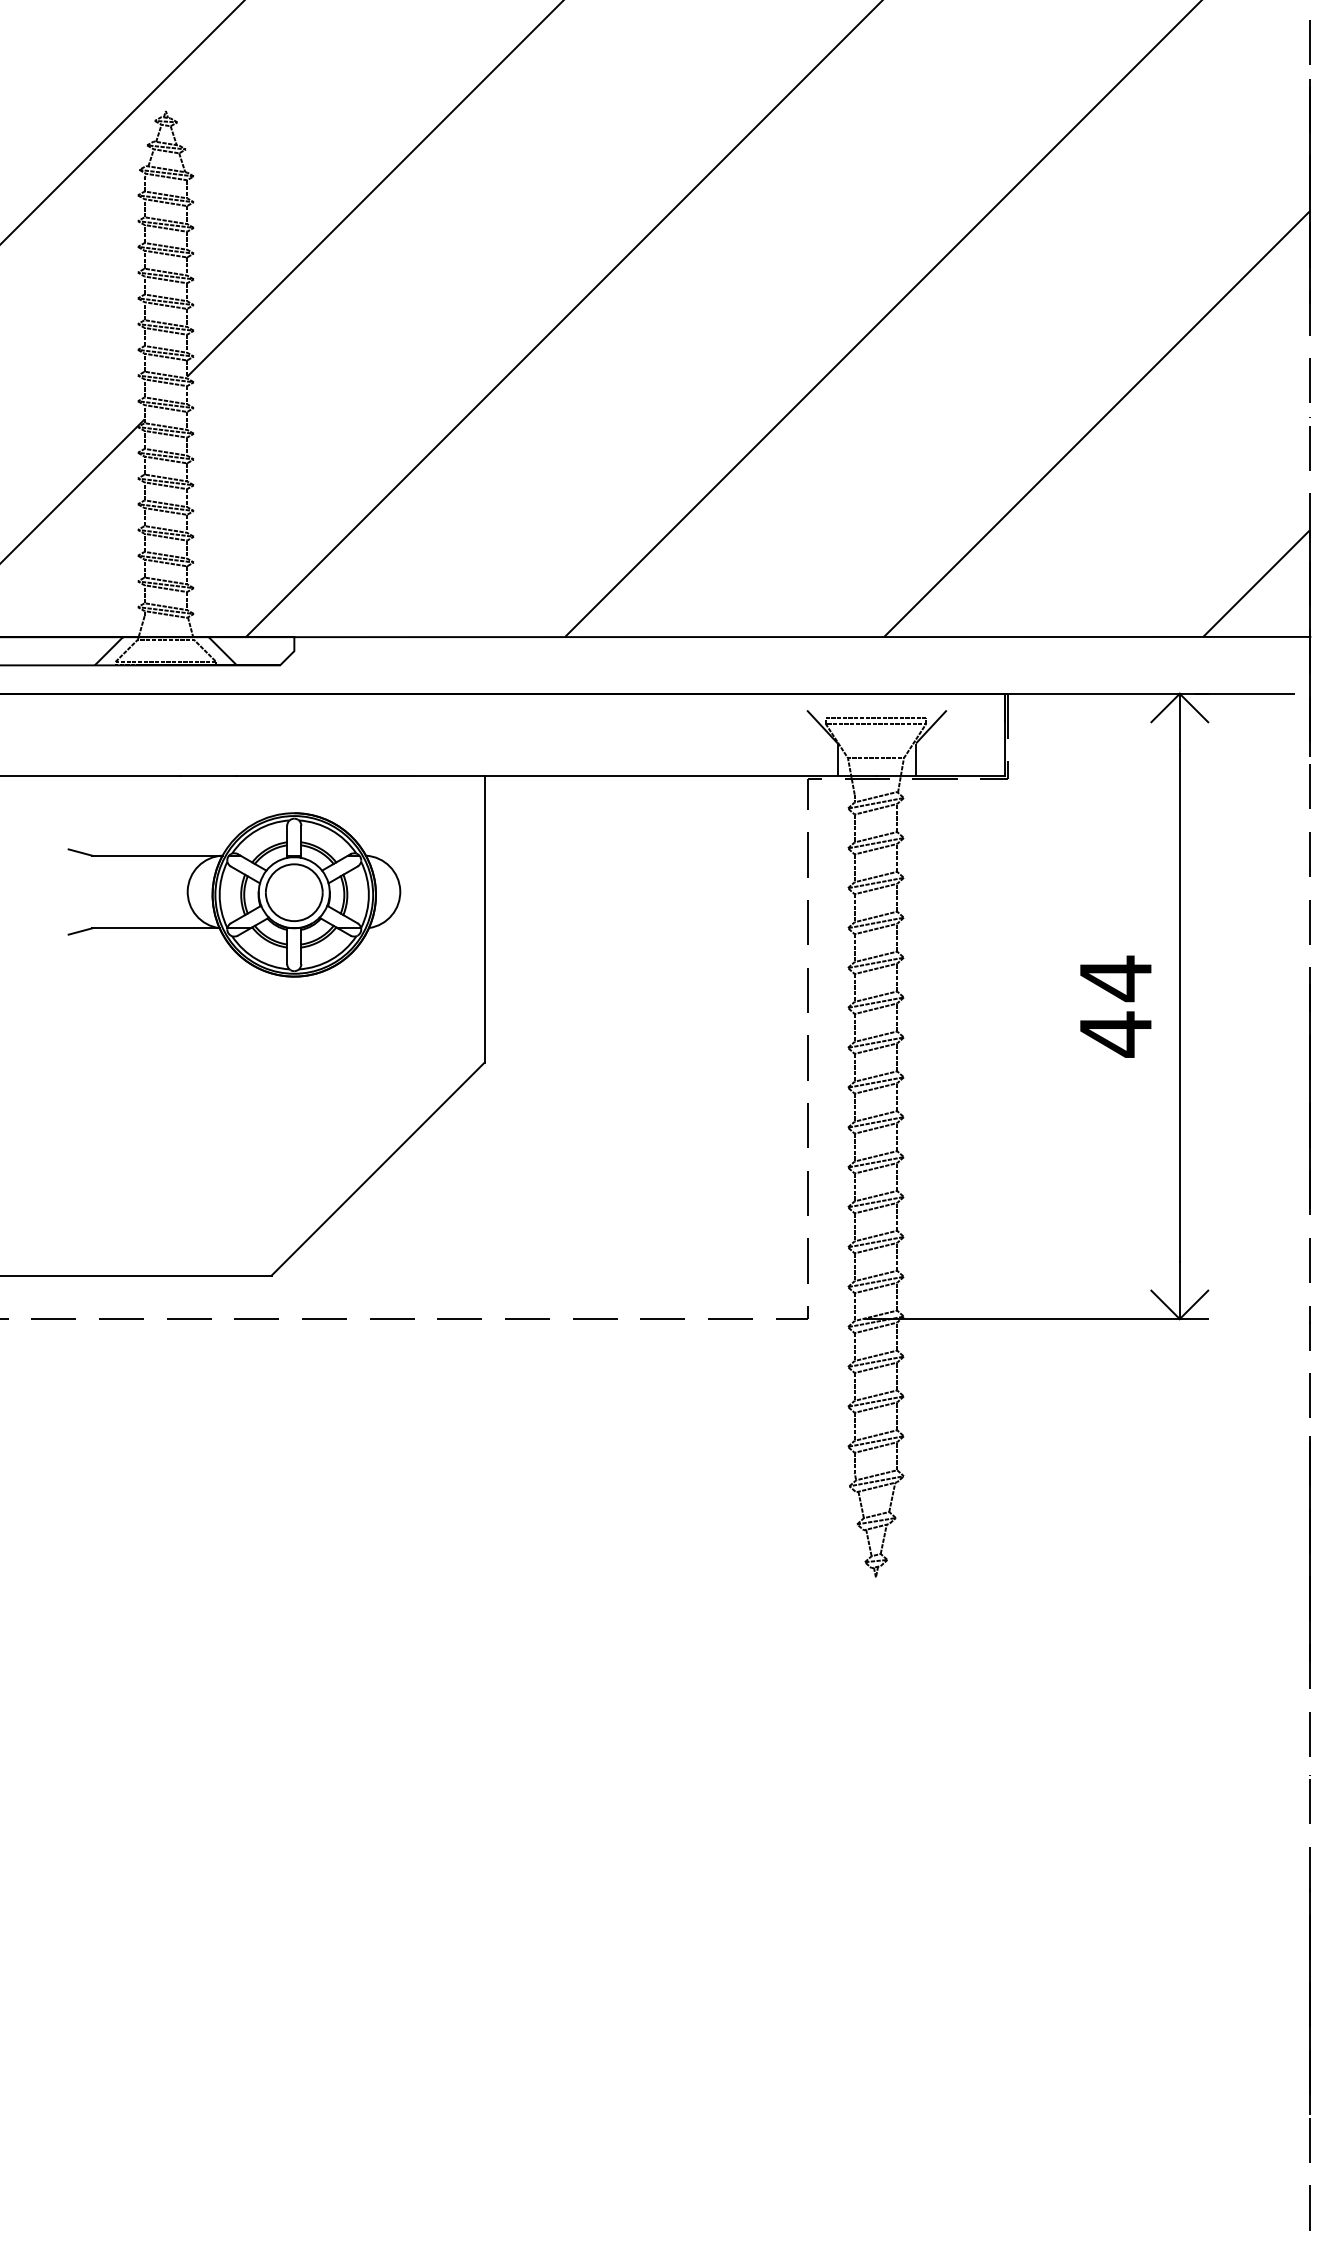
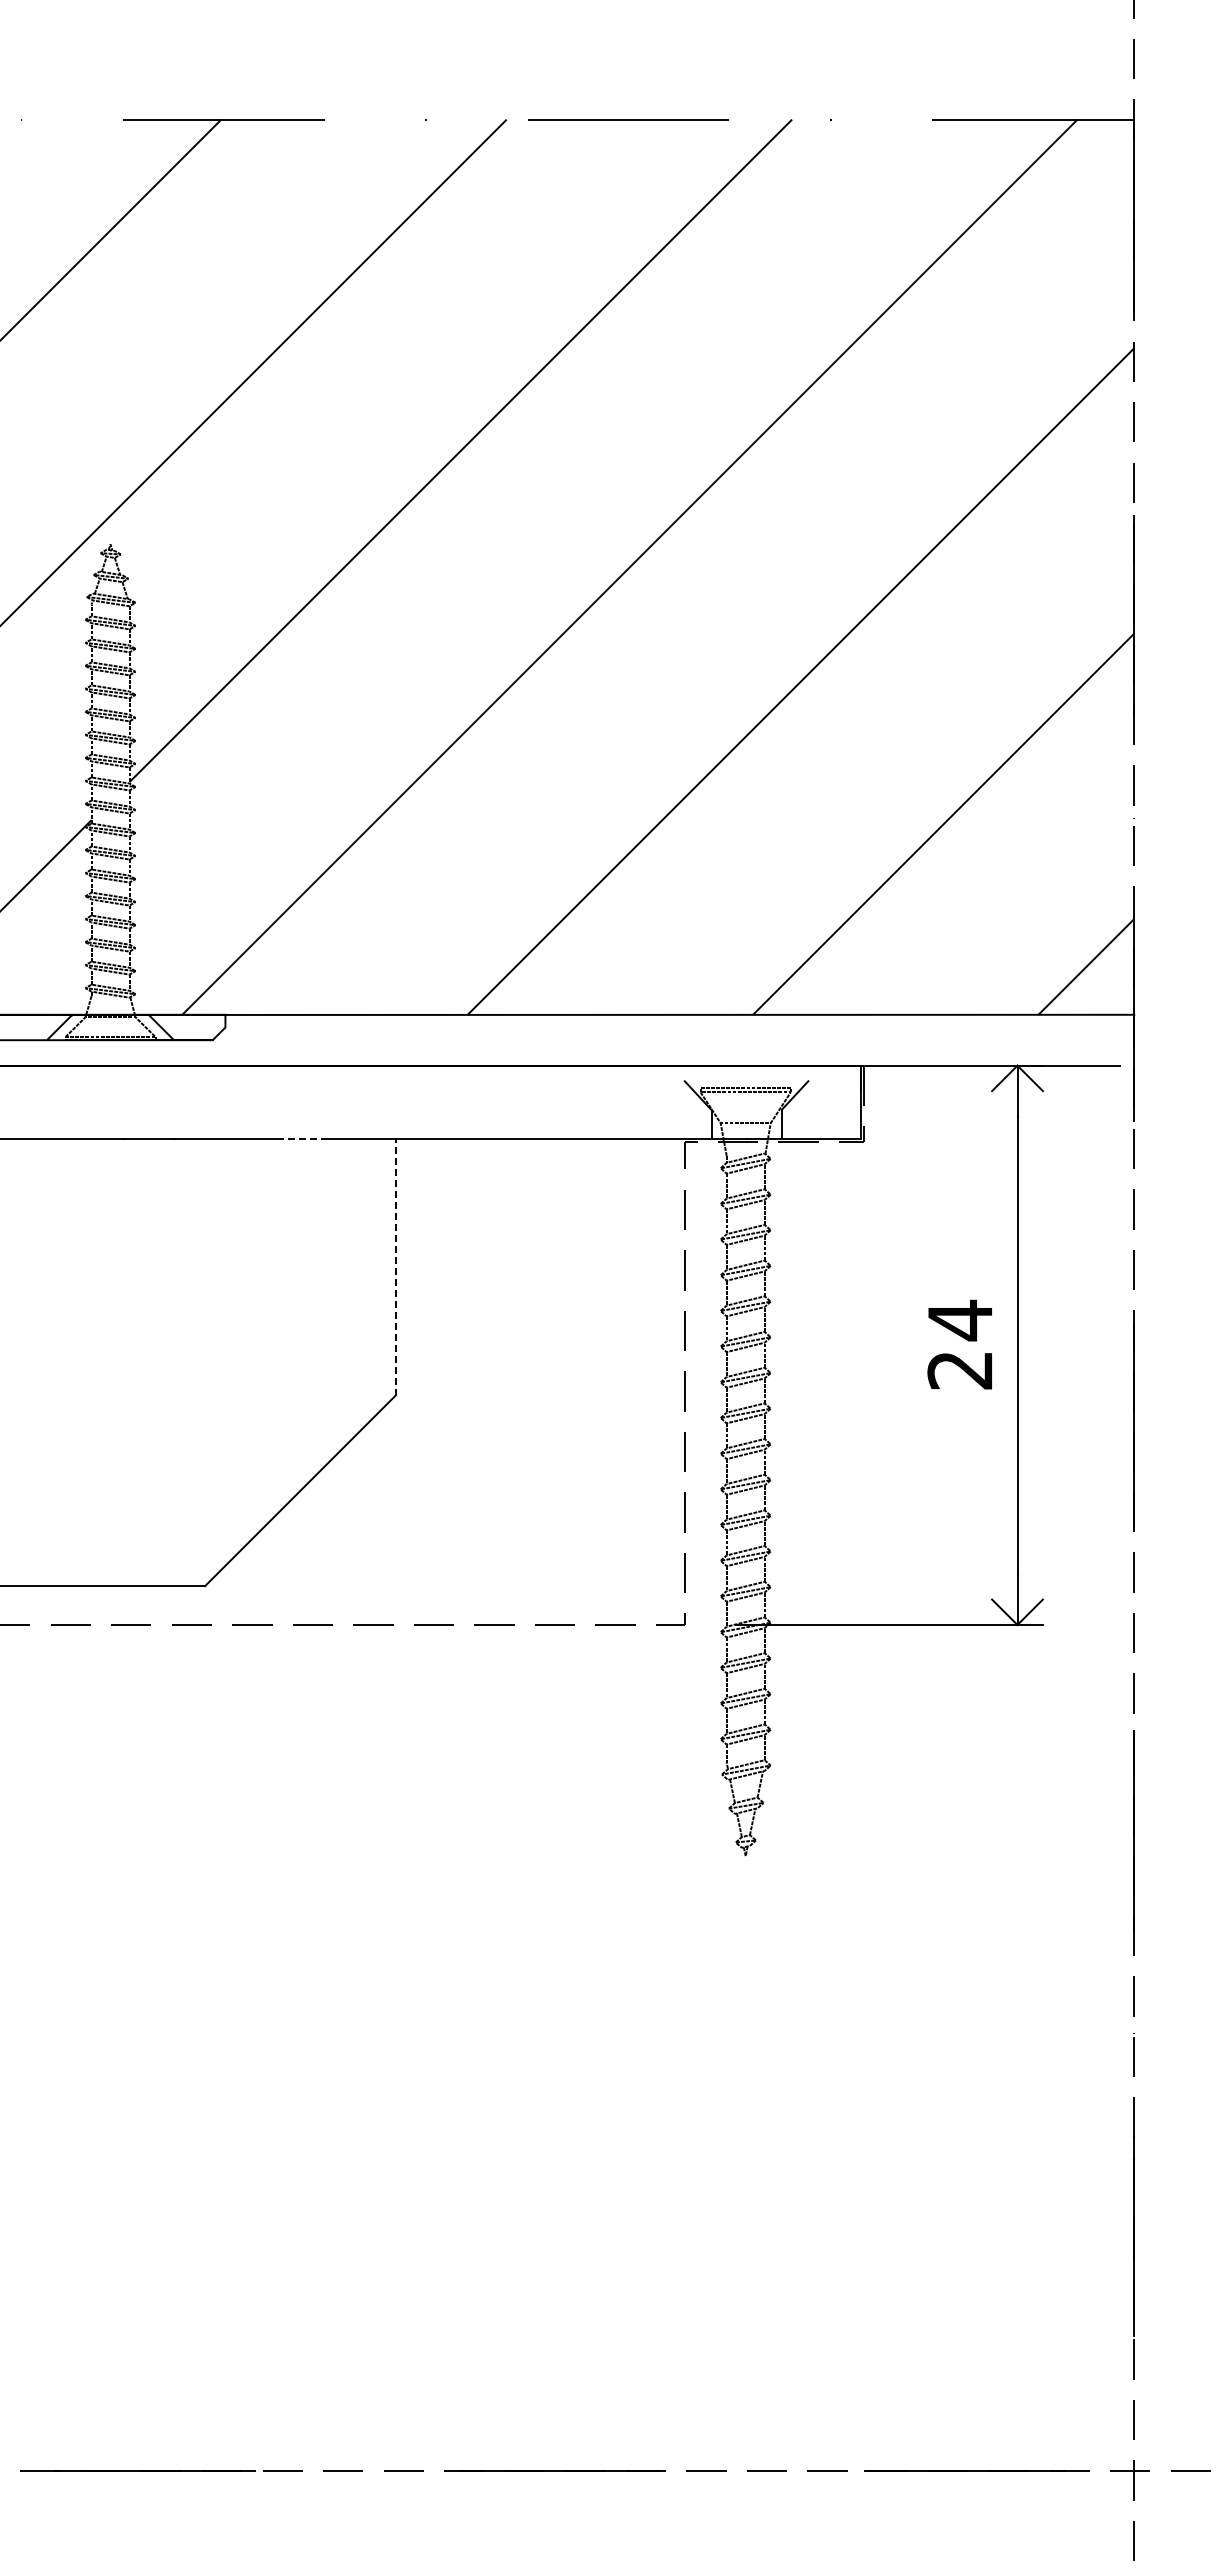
line: (380, 776) -> (302, 1139), solid -> dashed
part: (234, 894) -> (171, 1245), removed
line: (484, 918) -> (395, 1266), solid -> dashed
text: (1114, 1034) -> (959, 1370), 44 -> 24

